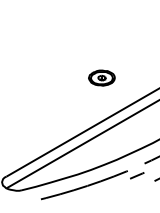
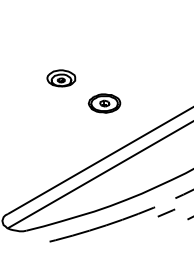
part: (50, 64) -> (61, 78), added
part: (101, 78) -> (104, 103), moved

